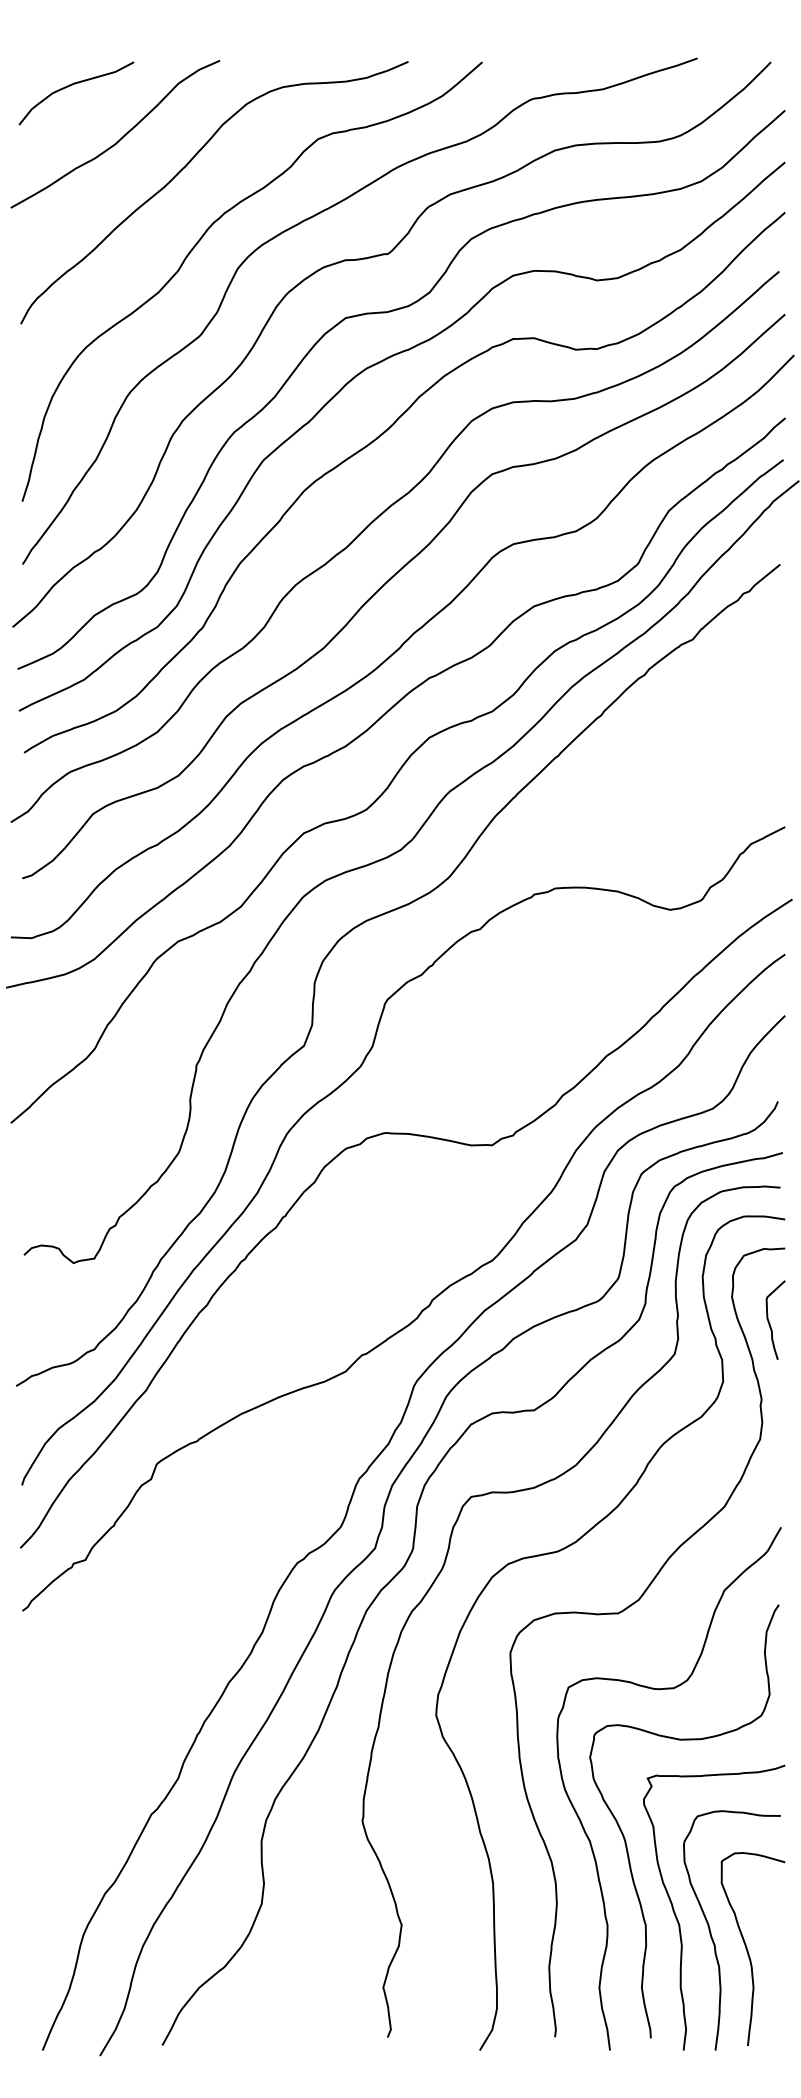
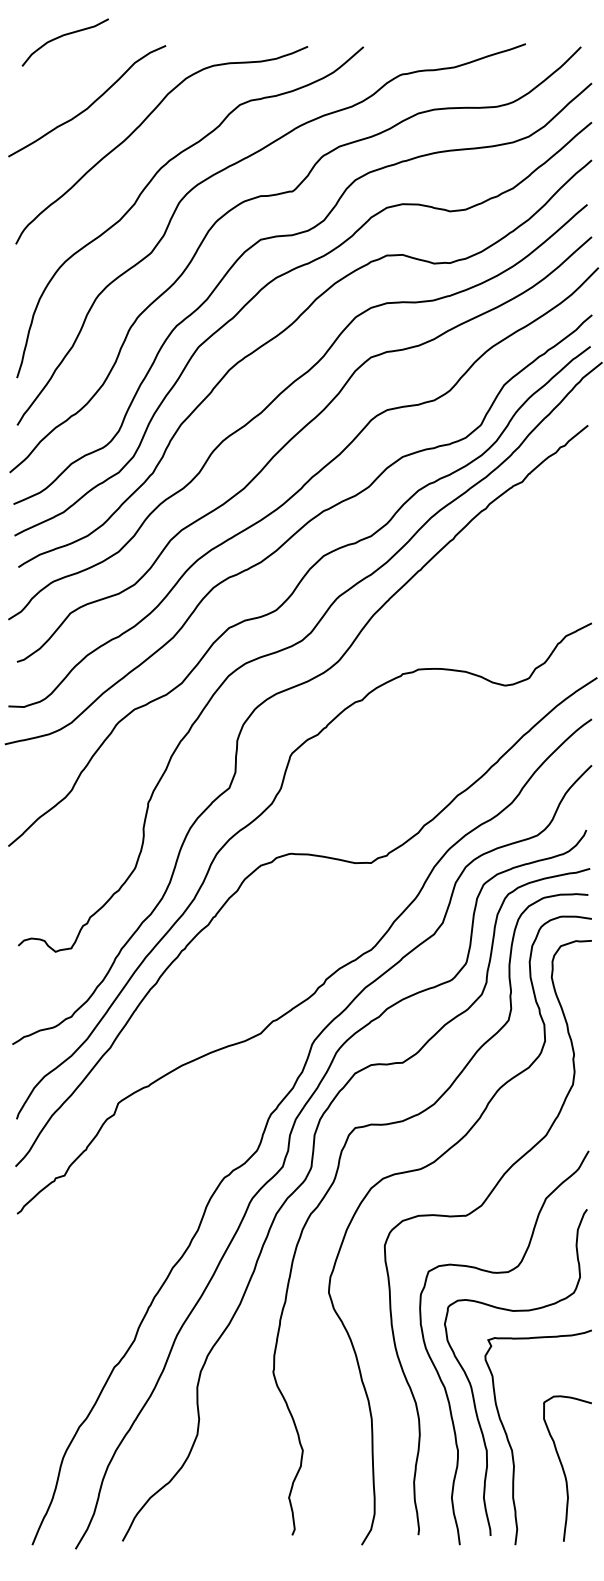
curve: (72, 85) -> (62, 36), moved
curve: (769, 1320) -> (580, 995), removed
curve: (712, 1936) -> (537, 1459), removed

